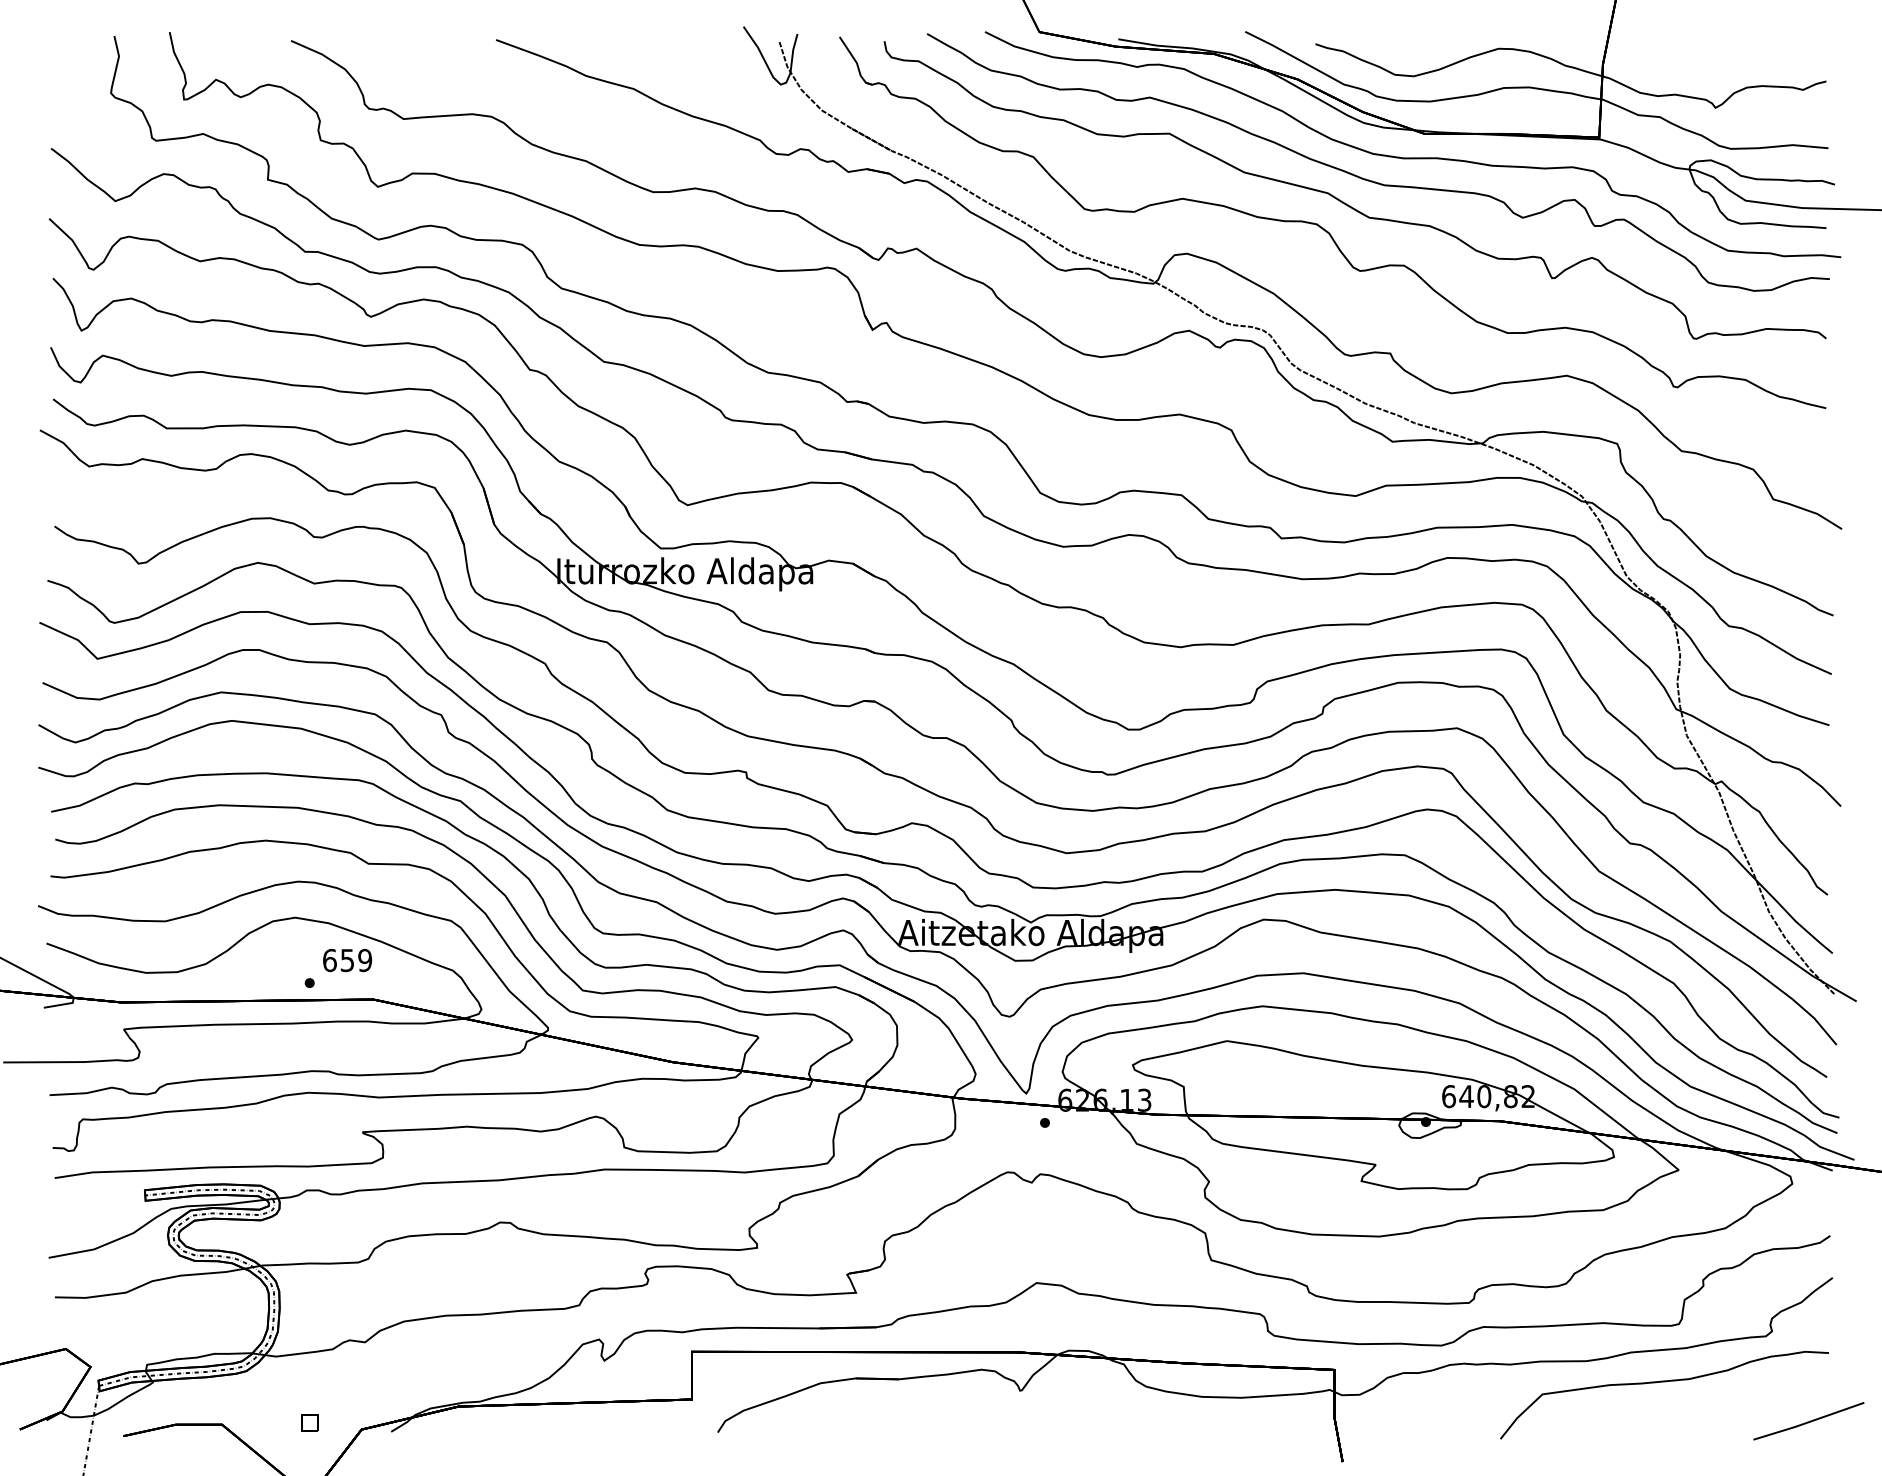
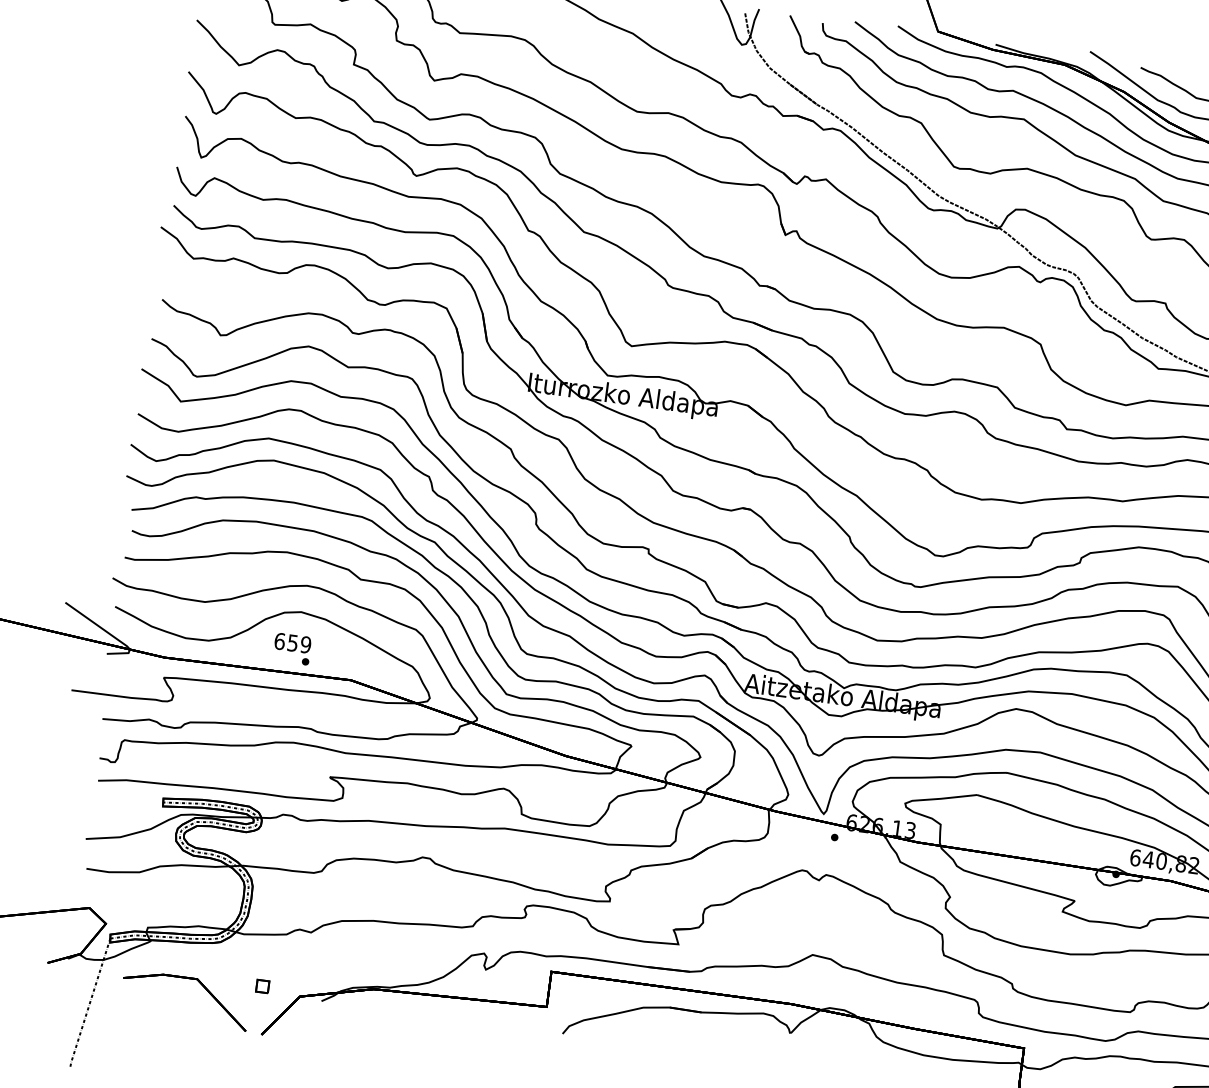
text: (347, 960) -> (292, 643), moved

